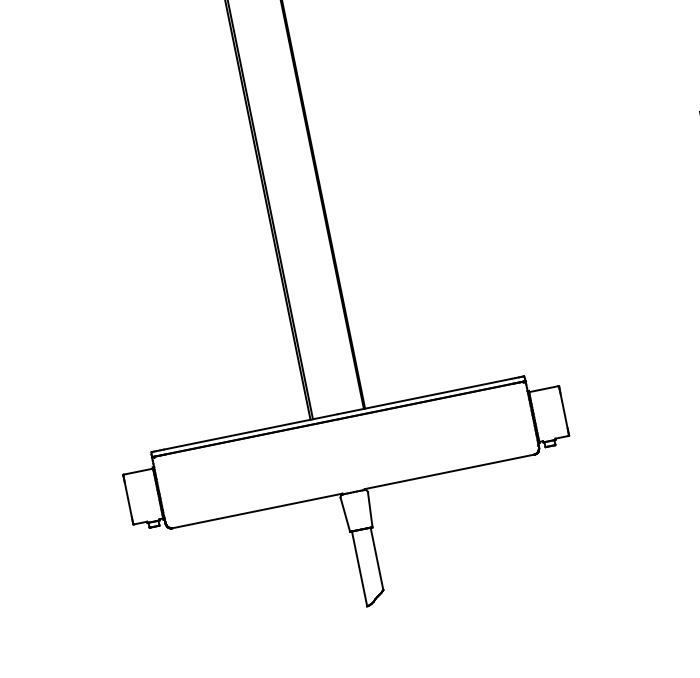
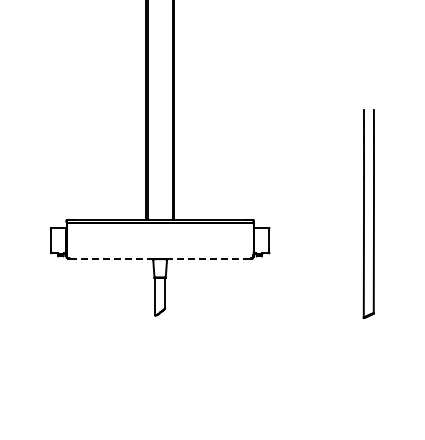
line: (449, 471) -> (208, 258), solid -> dashed
line: (258, 510) -> (112, 258), solid -> dashed

